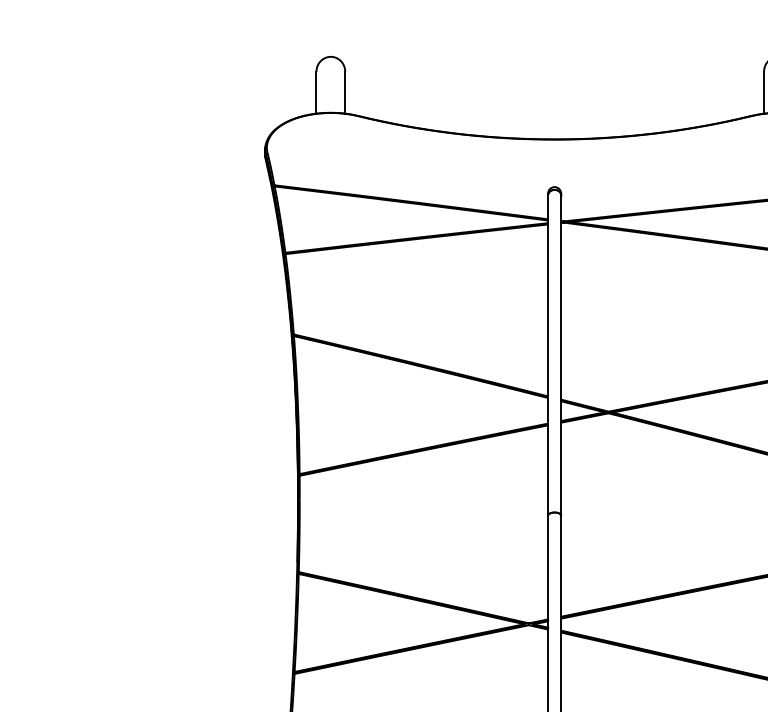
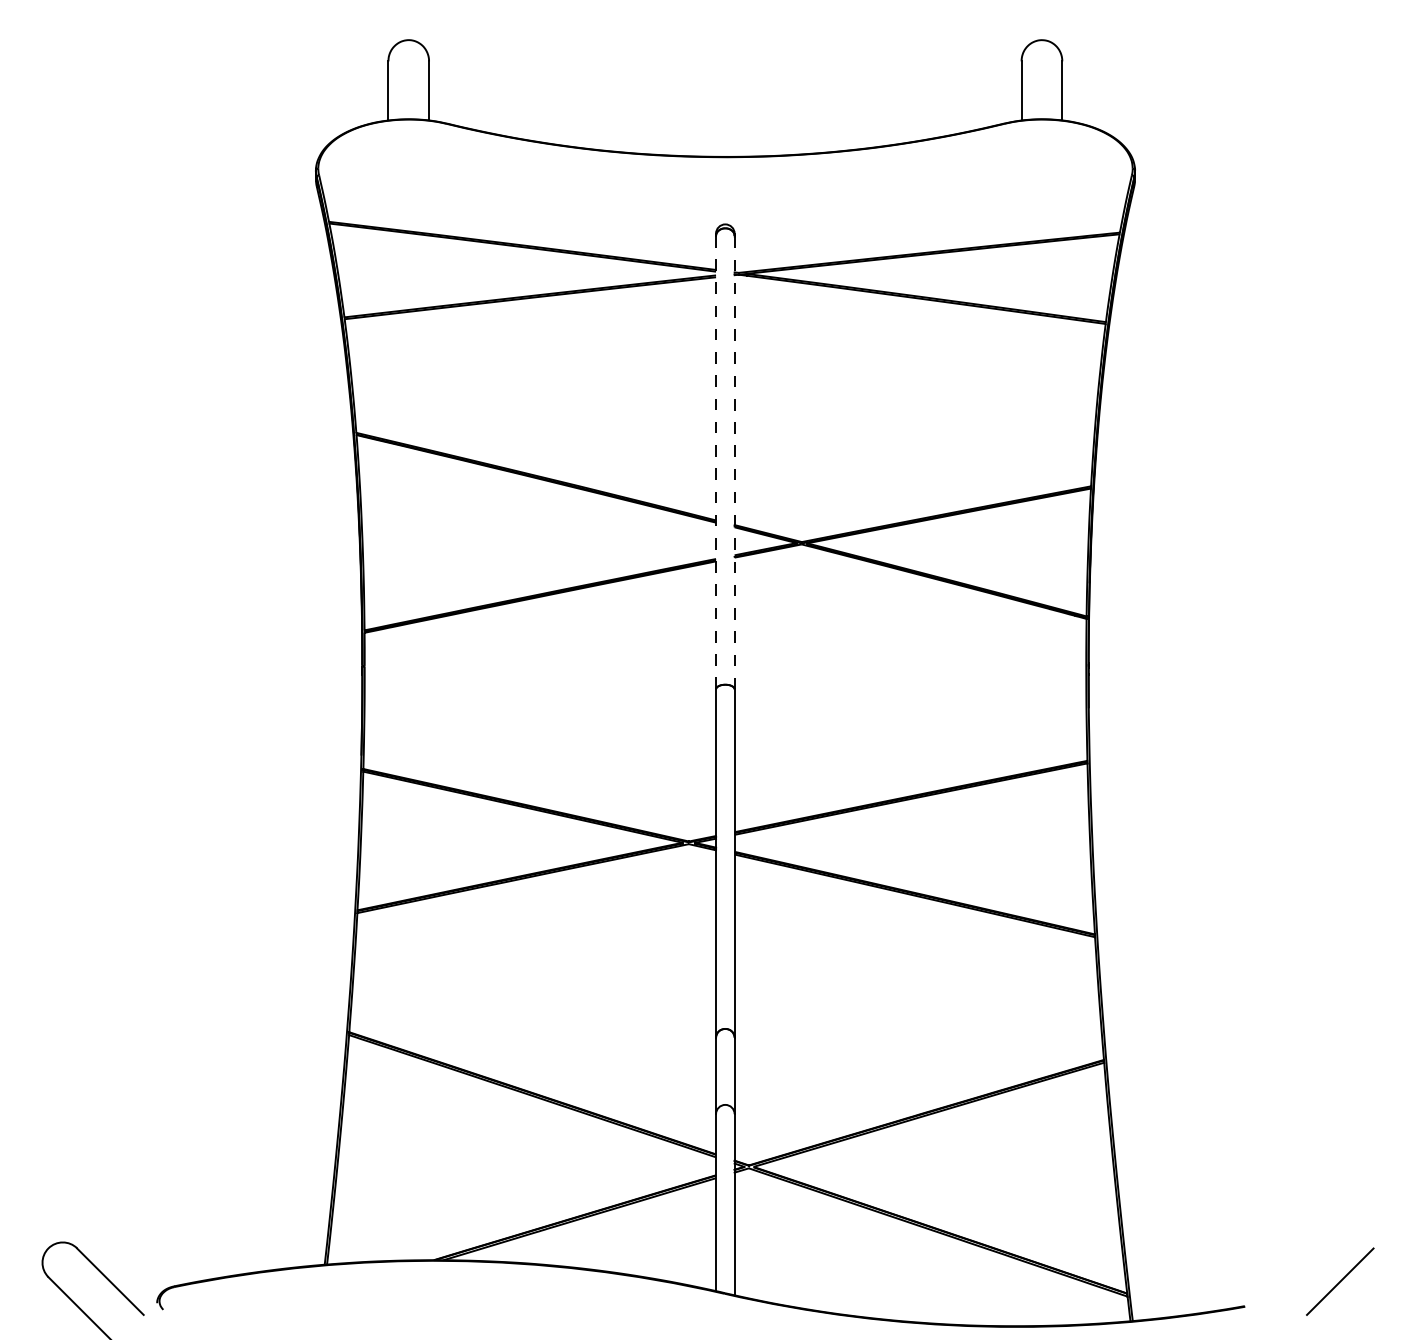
line: (548, 355) -> (716, 462), solid -> dashed
line: (561, 355) -> (734, 462), solid -> dashed

